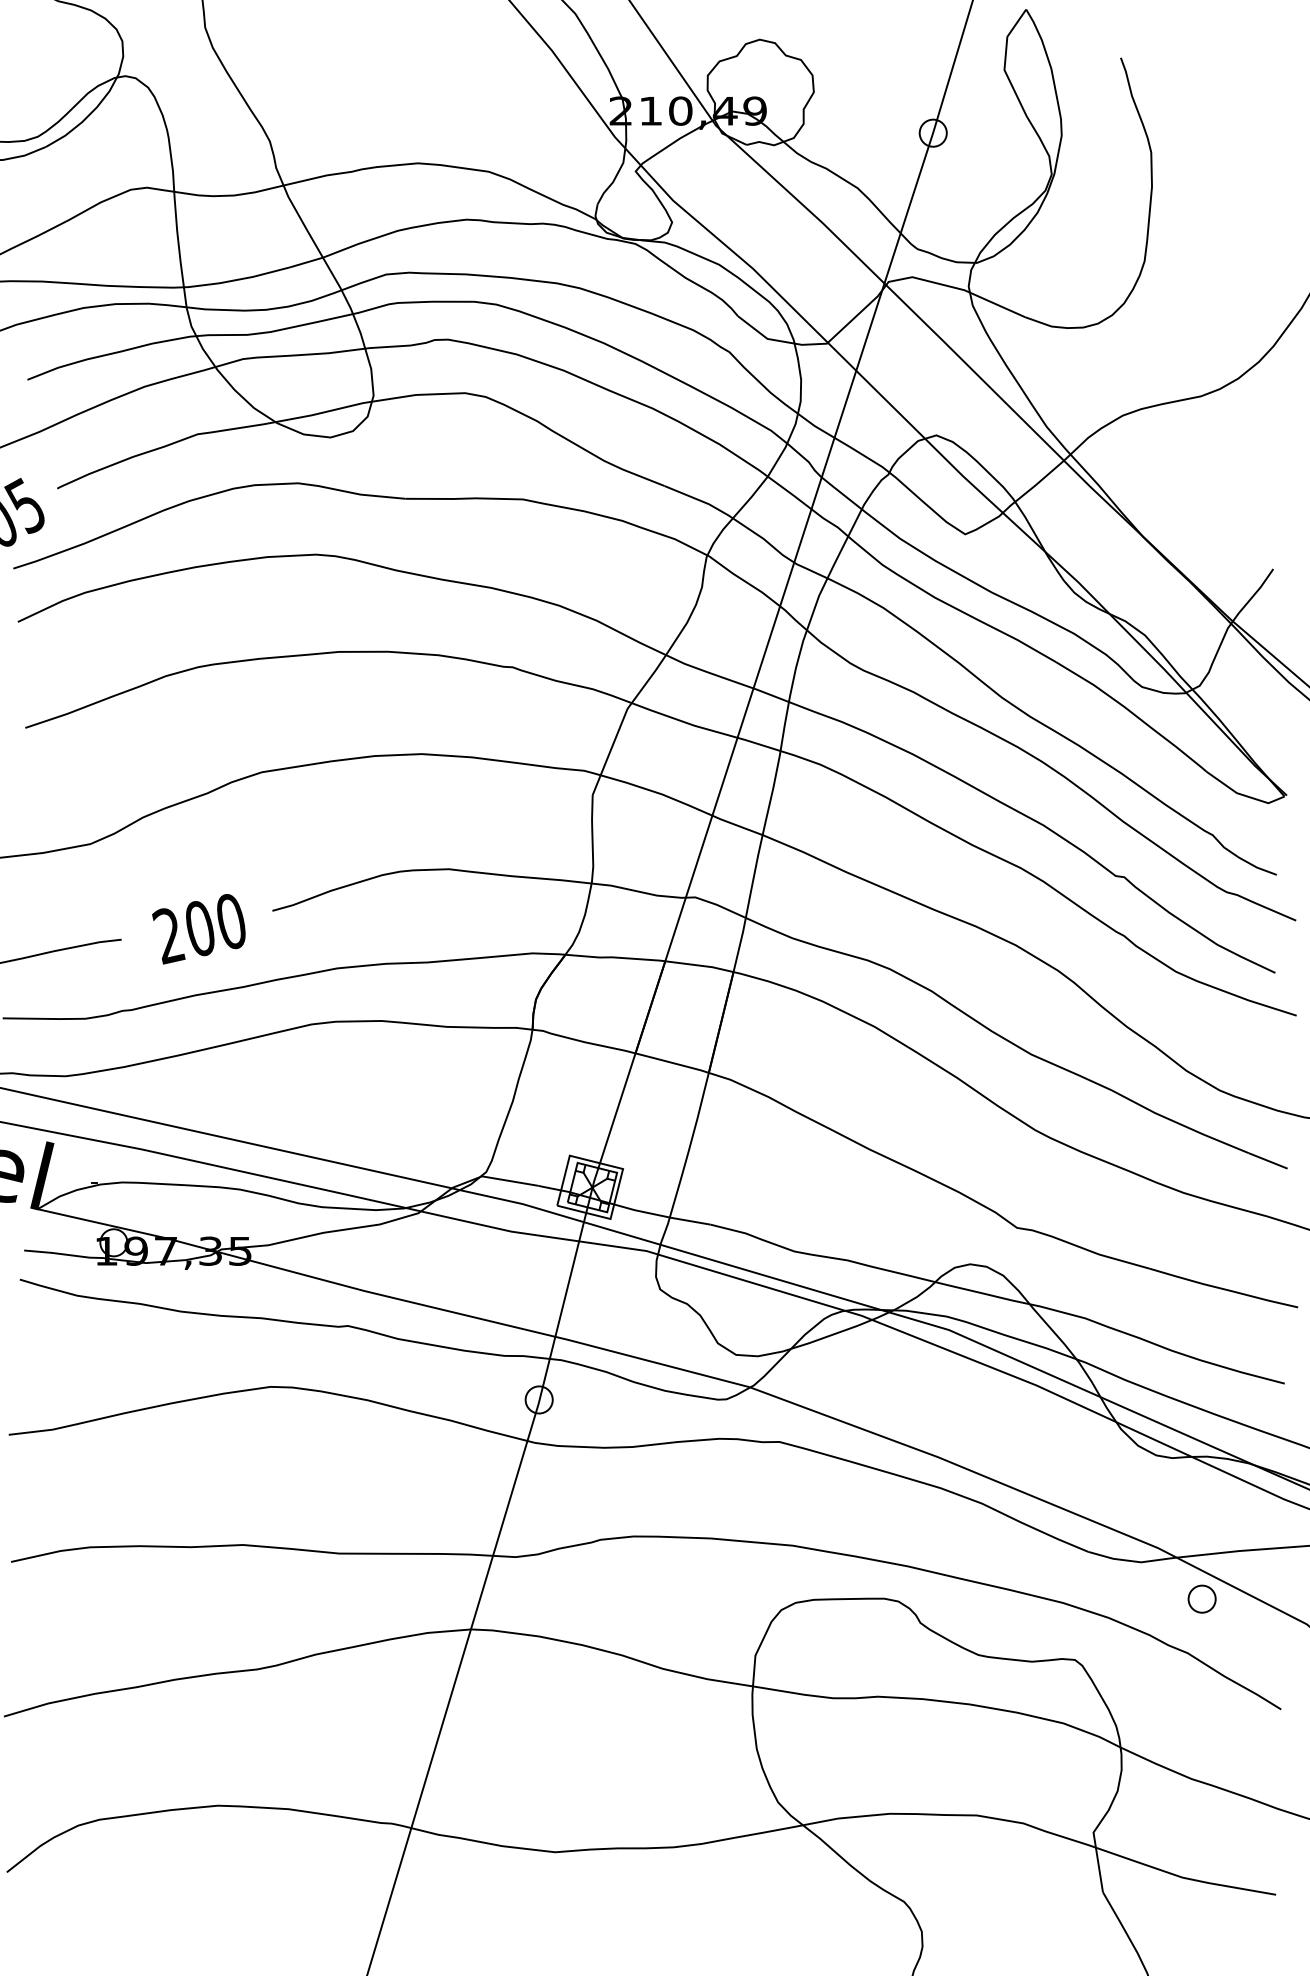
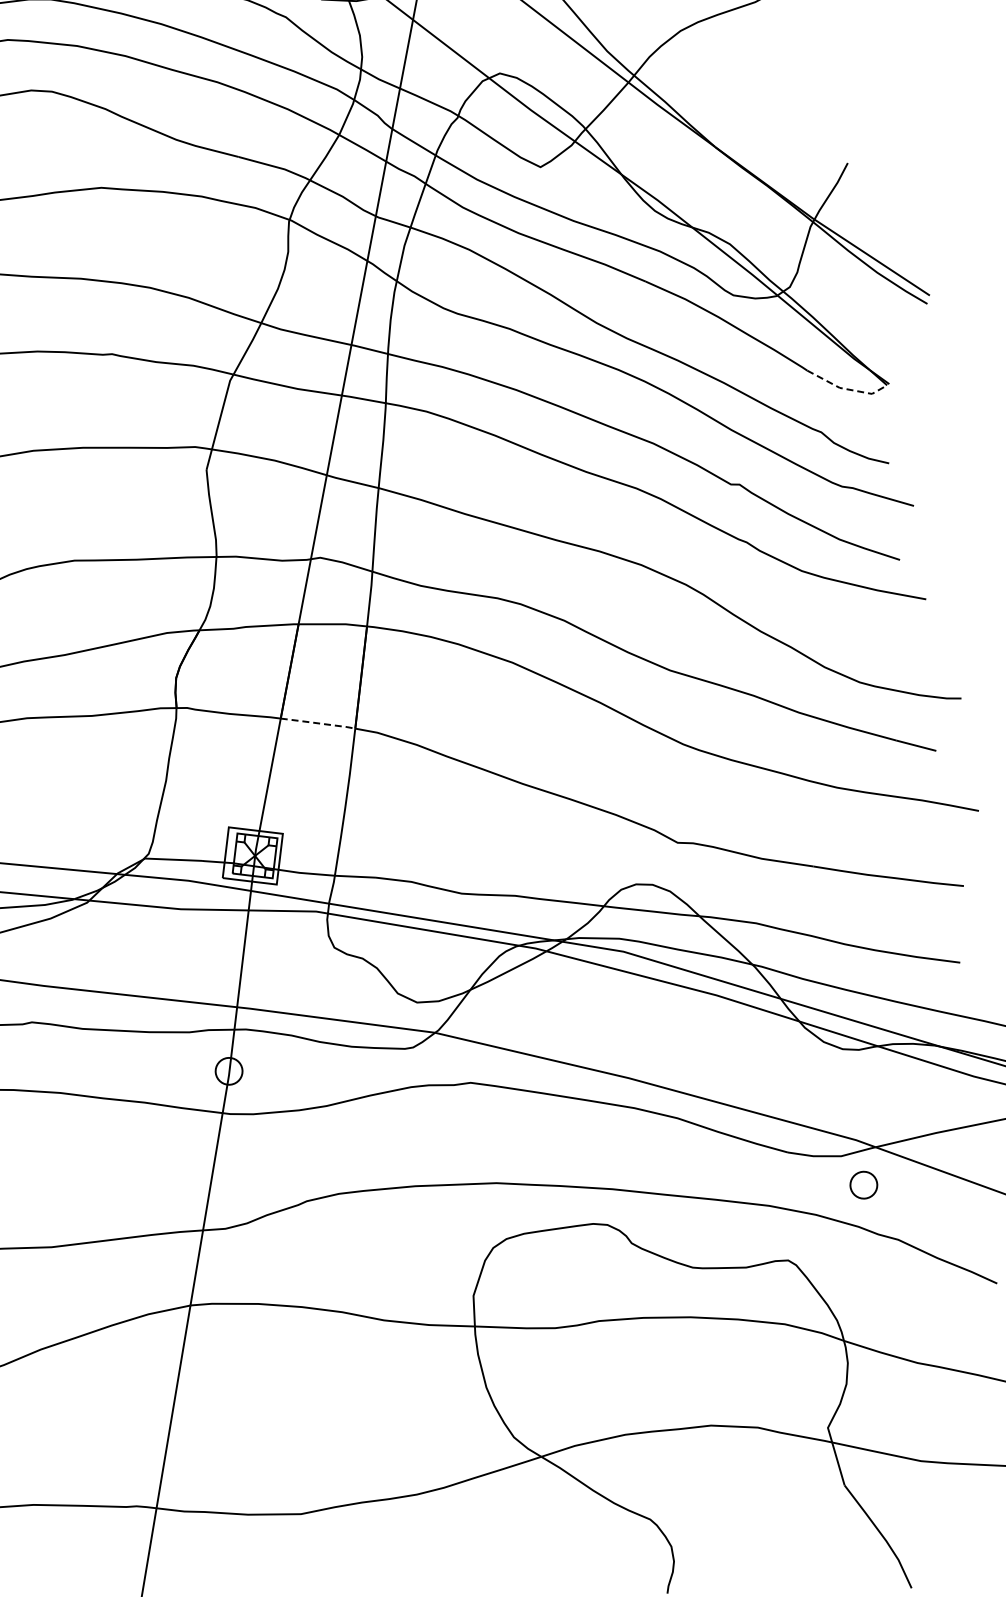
line: (1243, 795) -> (846, 389), solid -> dashed
line: (673, 1063) -> (319, 723), solid -> dashed
part: (1201, 1598) -> (863, 1184), moved

